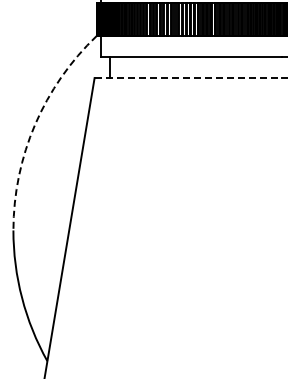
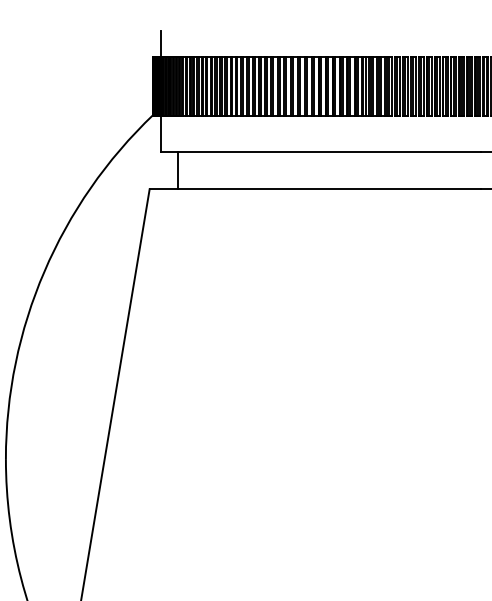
line: (188, 78) -> (315, 190), dashed -> solid
arc: (35, 124) -> (44, 271), dashed -> solid

